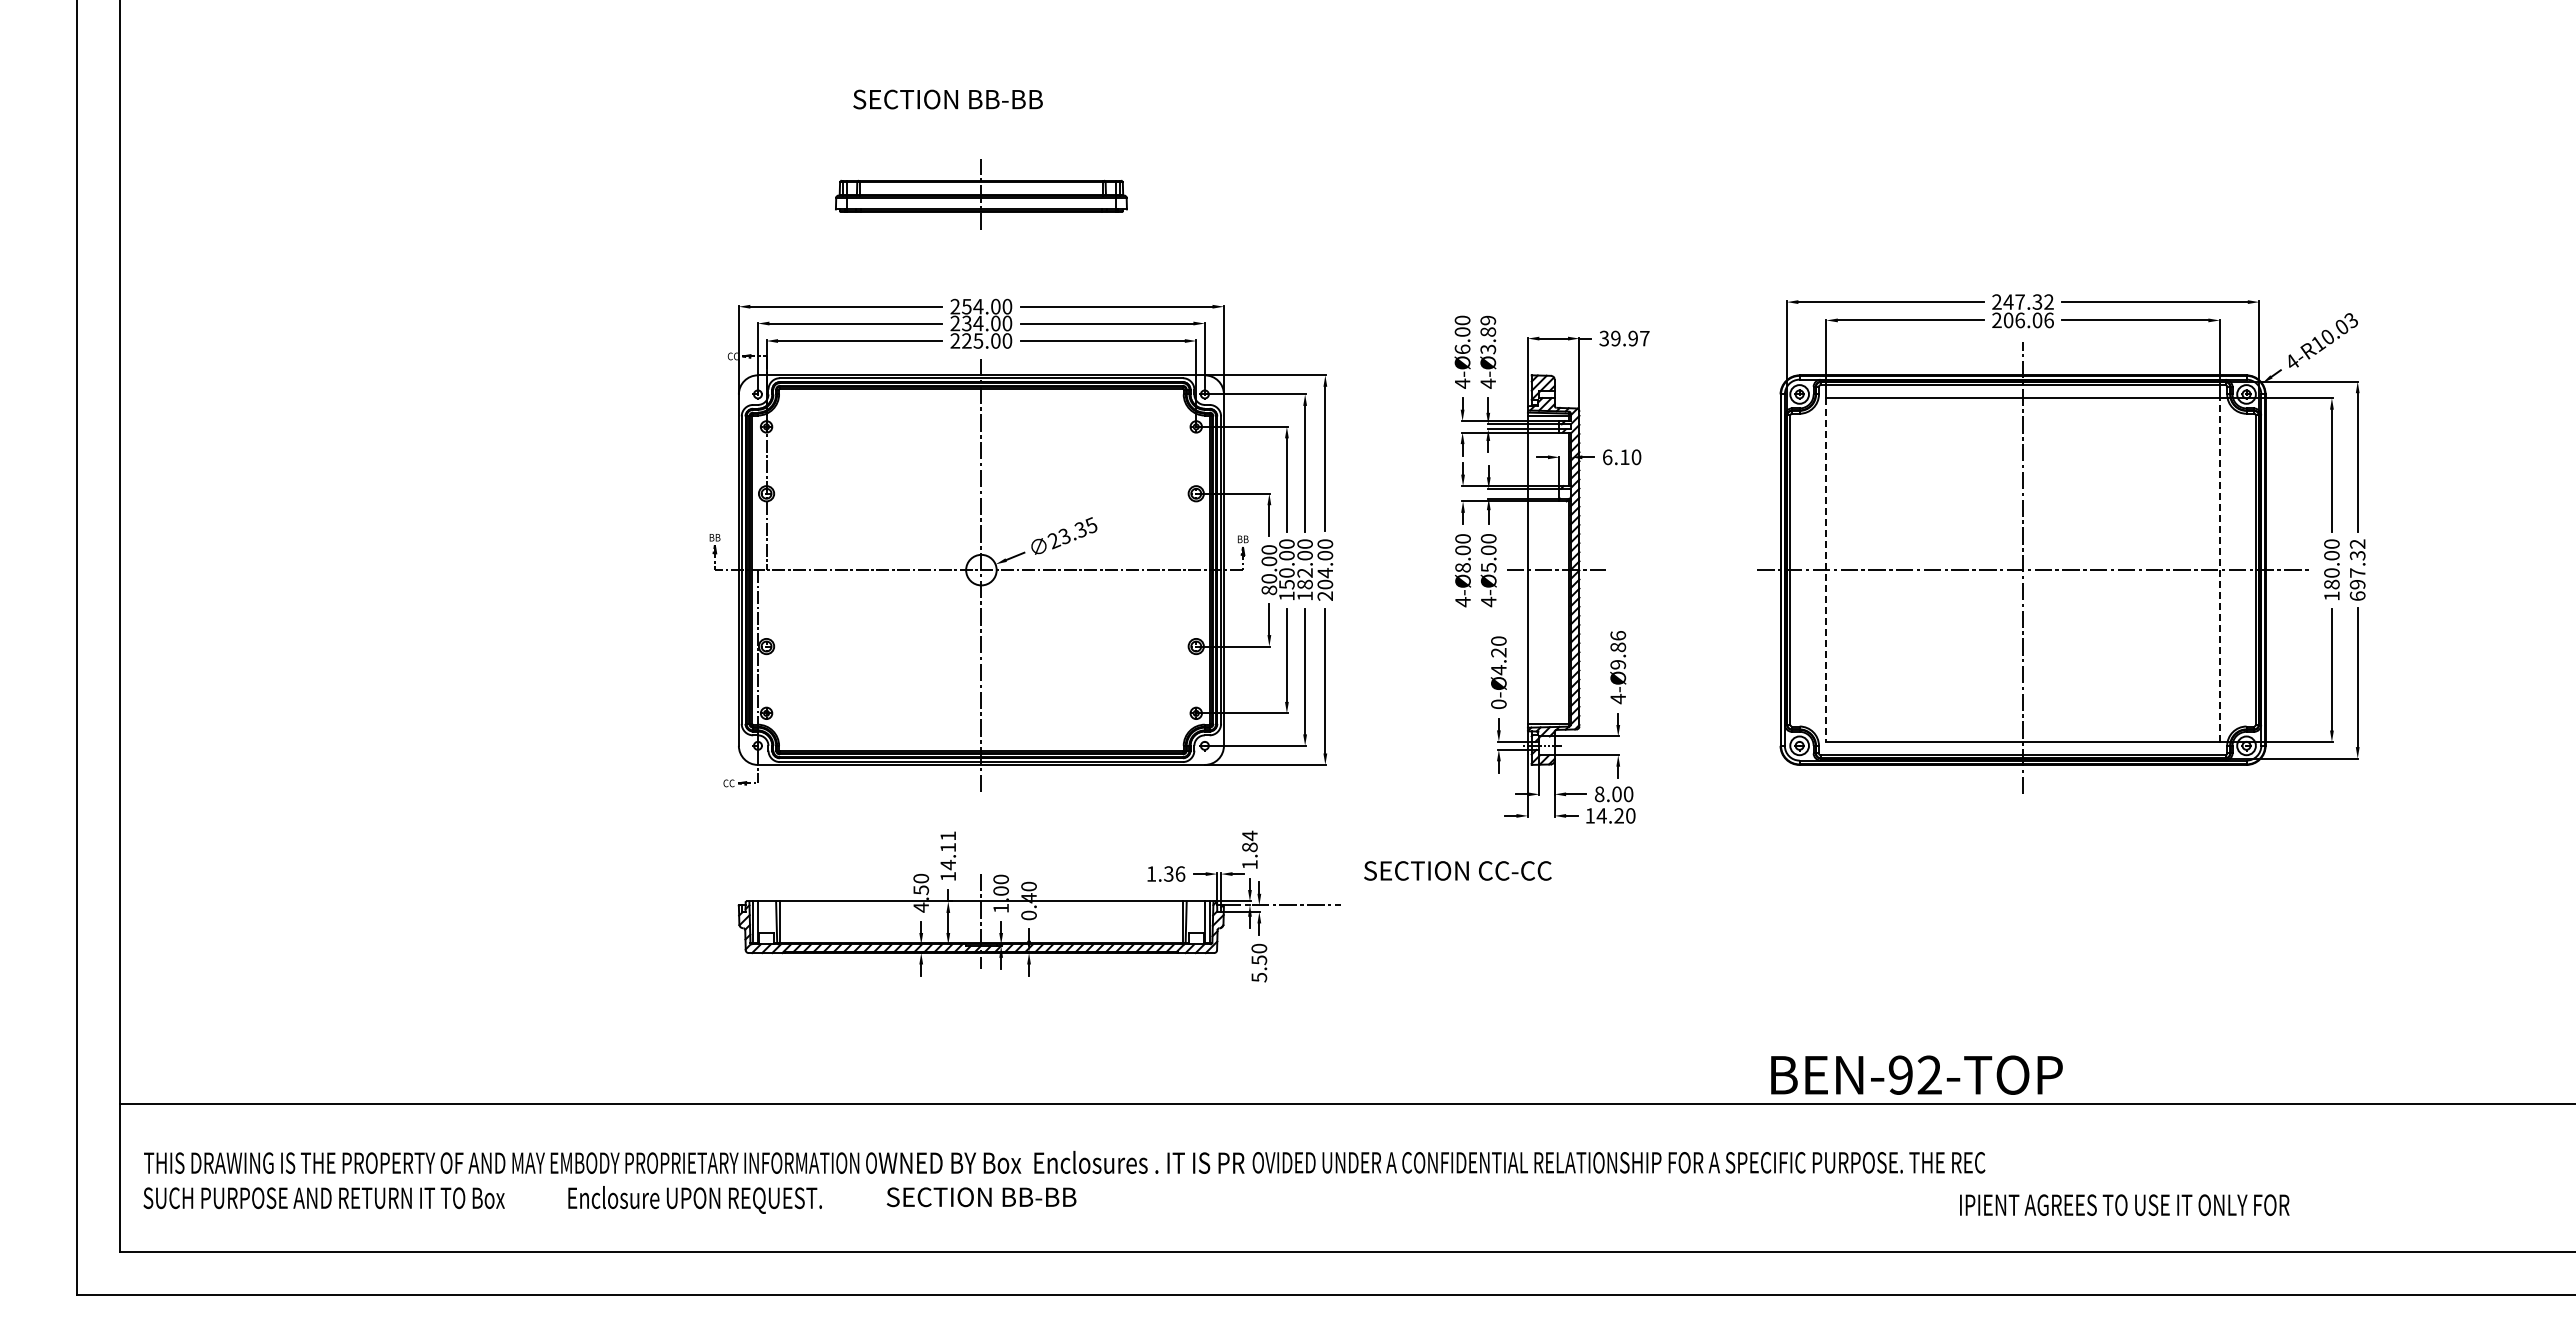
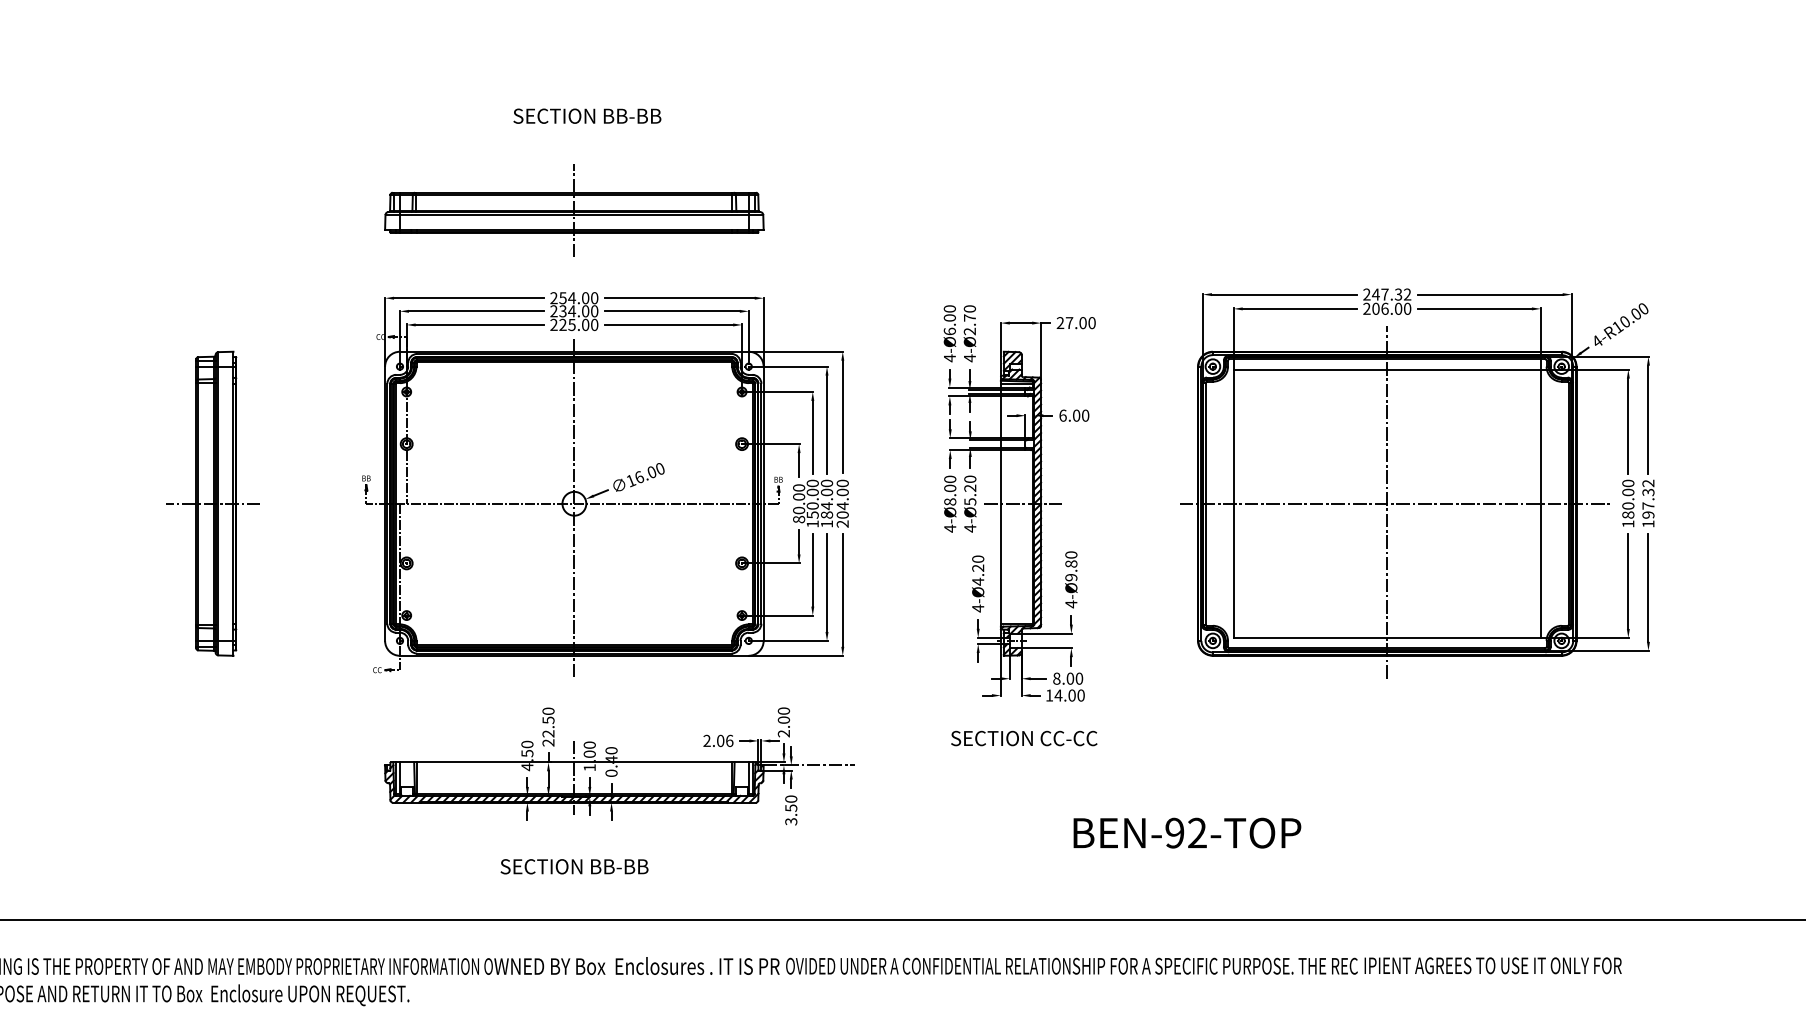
text: (947, 99) -> (586, 116), moved
part: (981, 194) -> (574, 210), size x1.67
text: (2048, 320) -> (1407, 308), 206.06 -> 206.00
text: (2350, 320) -> (1642, 308), 4-R10.03 -> 4-R10.00
text: (1488, 334) -> (970, 319), 3.89 -> 2.70
text: (1624, 338) -> (1076, 323), 39.97 -> 27.00
text: (1624, 457) -> (1076, 415), 6.10 -> 6.00
text: (1072, 533) -> (645, 475), 23.35 -> 16.00
text: (1488, 550) -> (970, 488), 5.00 -> 5.20
part: (518, 569) -> (213, 503), added
line: (1826, 570) -> (1233, 504), dashed -> solid
line: (2219, 570) -> (1540, 504), dashed -> solid
text: (1304, 573) -> (826, 506), 182.00 -> 184.00
text: (2357, 595) -> (1648, 523), 697.32 -> 197.32
text: (1617, 635) -> (1070, 554), 9.86 -> 9.80
text: (1498, 704) -> (977, 608), 0- -> 4-
text: (1618, 815) -> (1071, 695), 14.20 -> 14.00
text: (1249, 849) -> (783, 721), 1.84 -> 2.00
text: (948, 856) -> (548, 727), 14.11 -> 22.50
text: (1457, 870) -> (1023, 738), moved
text: (1159, 873) -> (713, 740), 1.36 -> 2.06
text: (1258, 977) -> (790, 821), 5.50 -> 3.50
text: (1916, 1074) -> (1187, 832), moved
text: (981, 1197) -> (574, 866), moved
text: (694, 1199) -> (309, 994), moved
text: (2124, 1204) -> (1492, 965), moved

